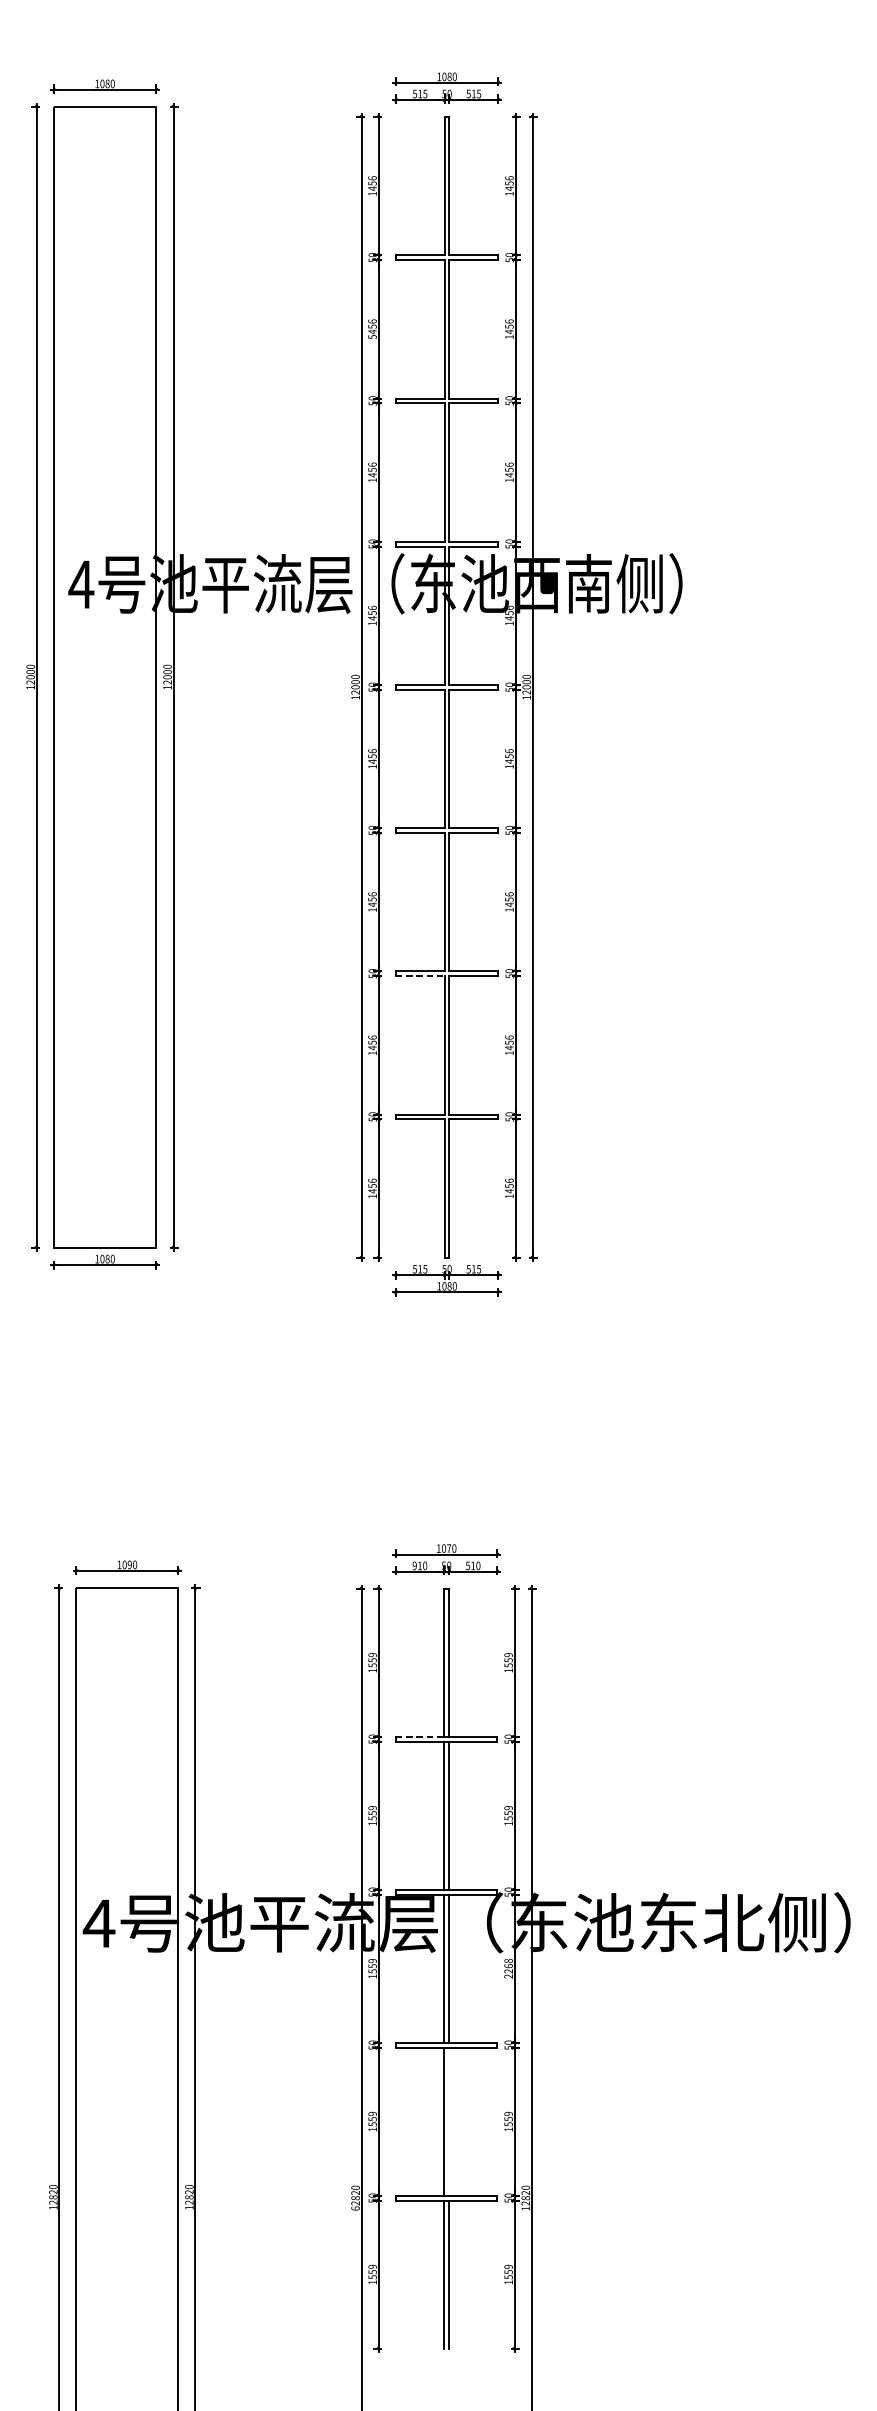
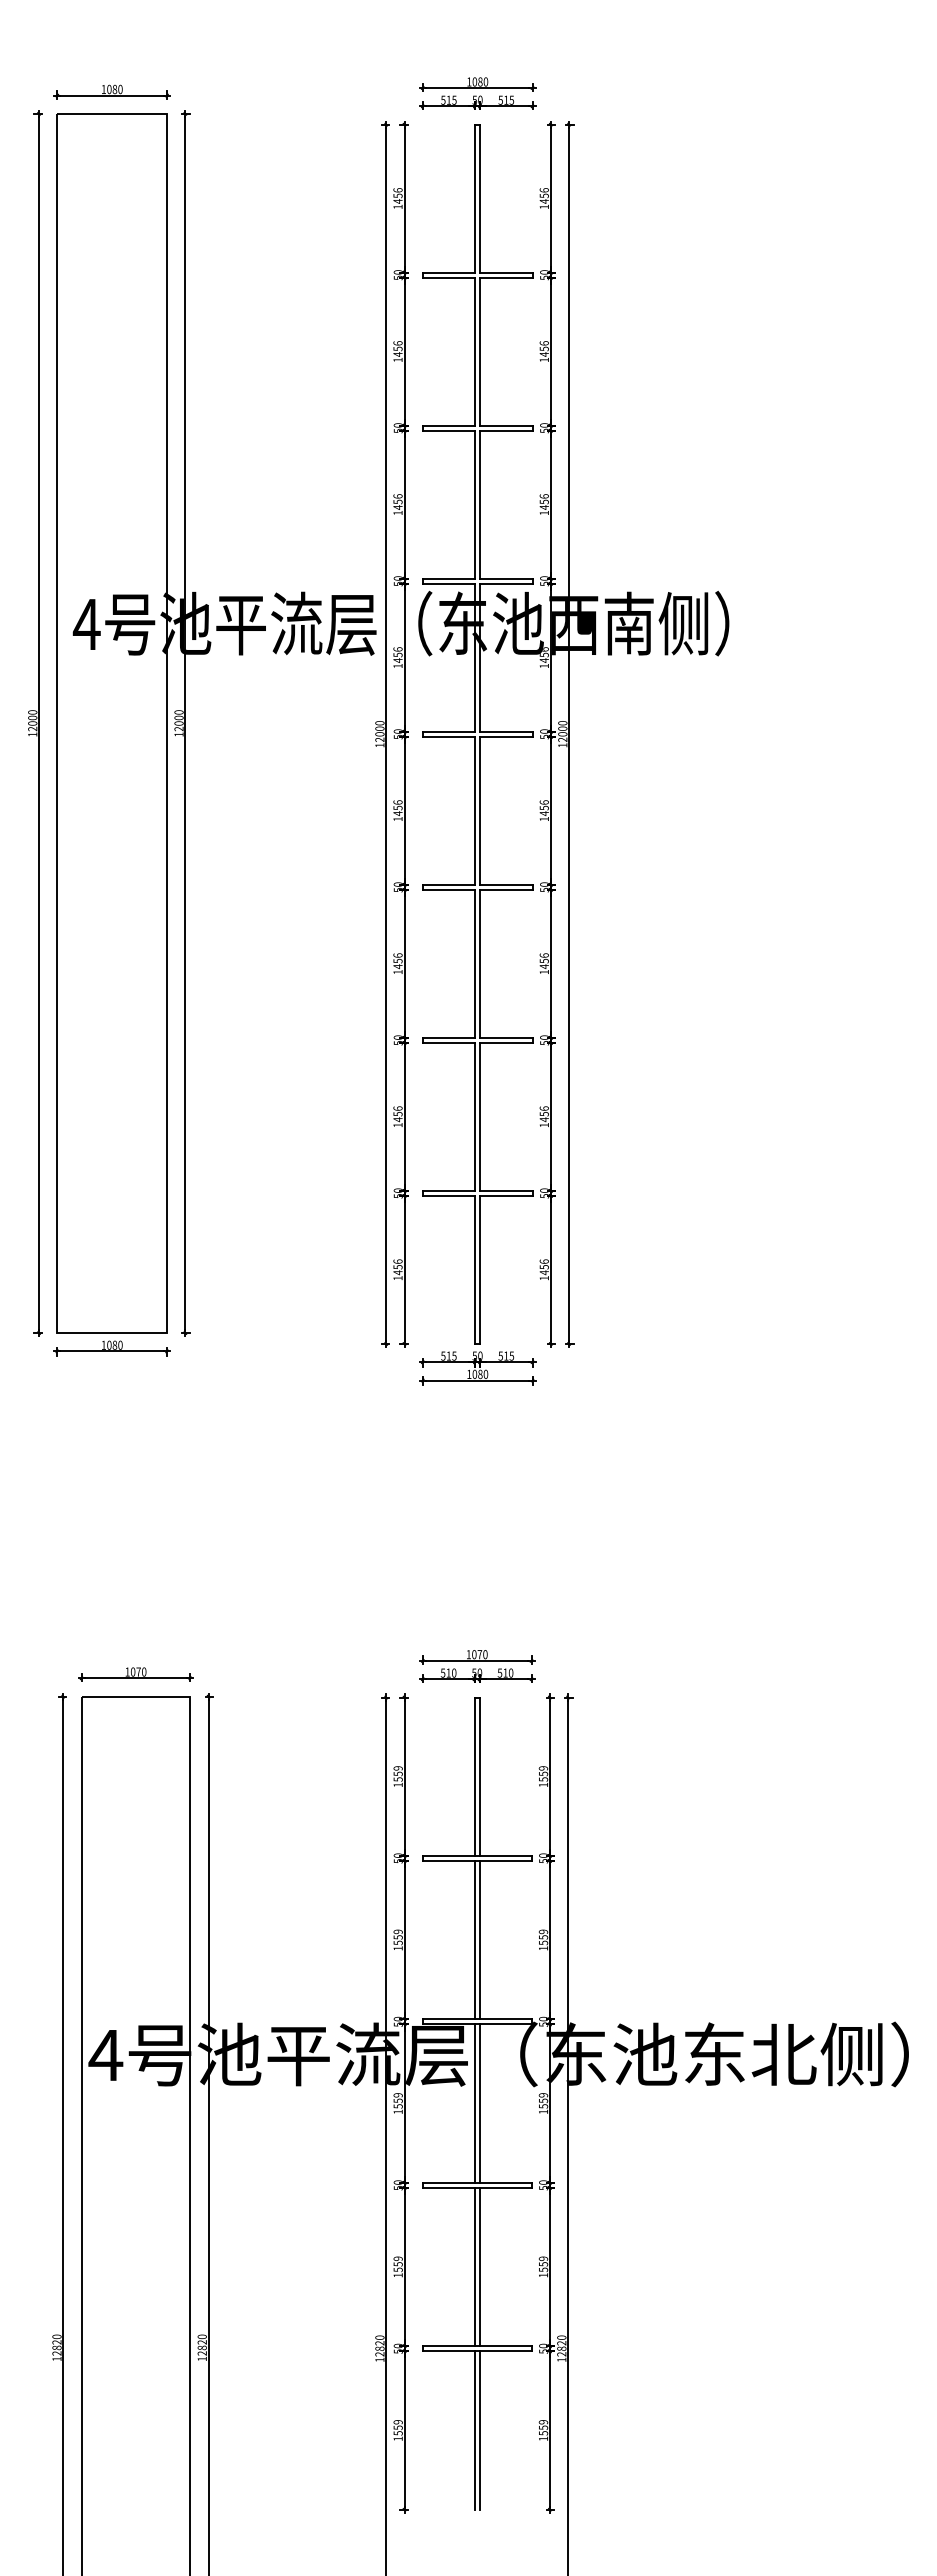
text: (372, 336) -> (397, 359), 5456 -> 1456
line: (420, 975) -> (449, 1042), dashed -> solid
text: (129, 1564) -> (138, 1671), 1090 -> 1070
text: (414, 1565) -> (442, 1672), 910 -> 510
line: (419, 1736) -> (448, 1855), dashed -> solid
text: (508, 1968) -> (543, 2103), 2268 -> 1559
line: (448, 2121) -> (479, 2266), added
text: (355, 2208) -> (379, 2359), 62820 -> 12820

